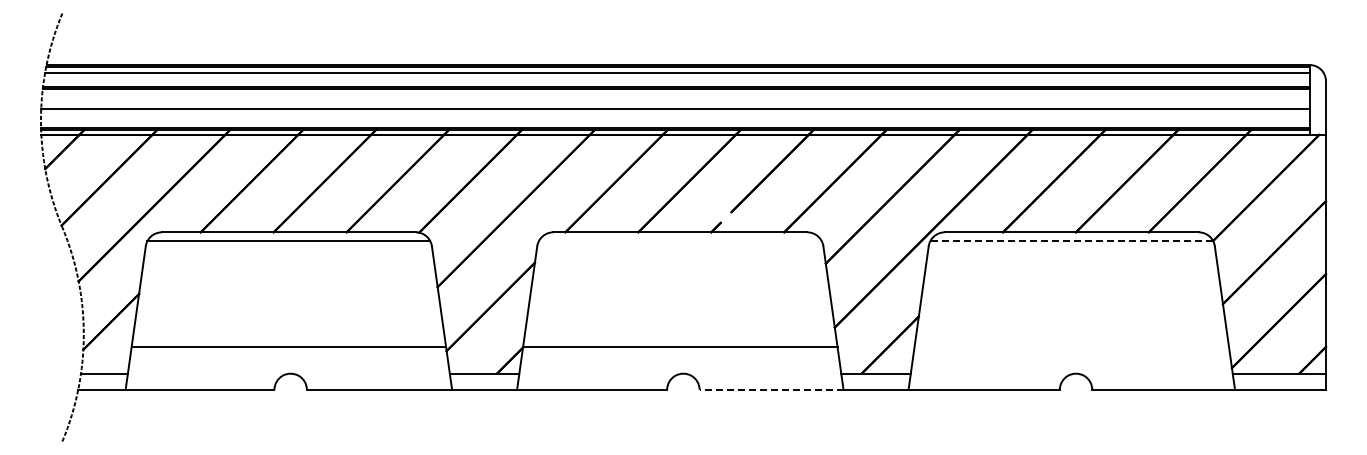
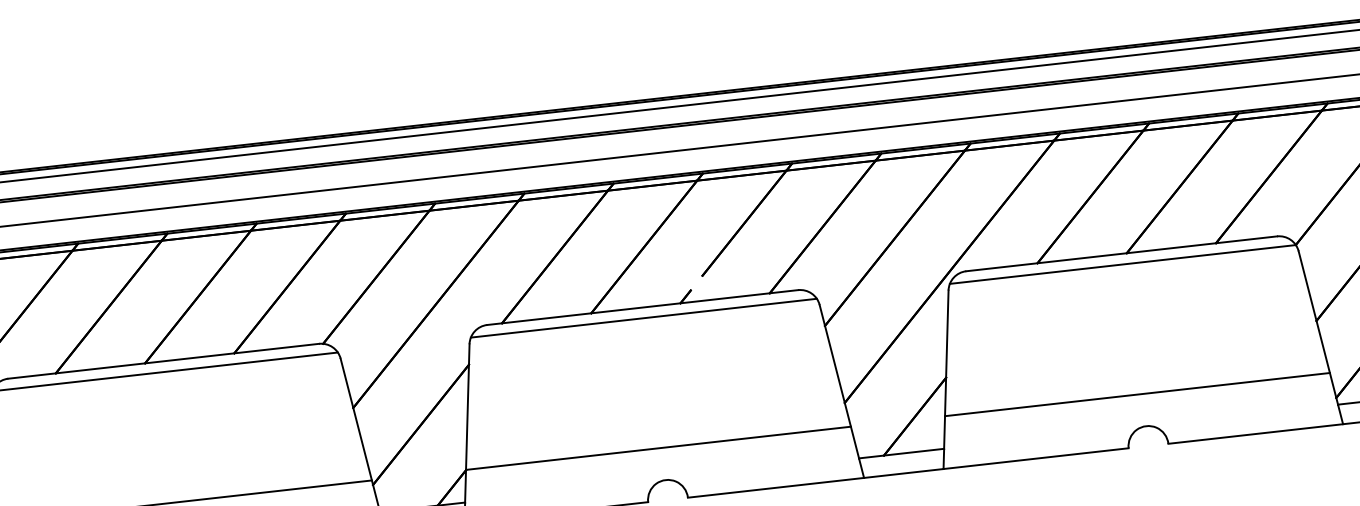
line: (679, 241) -> (642, 318), added
line: (1071, 241) -> (1122, 265), dashed -> solid
line: (1071, 347) -> (1137, 394), added
line: (771, 389) -> (775, 487), dashed -> solid

